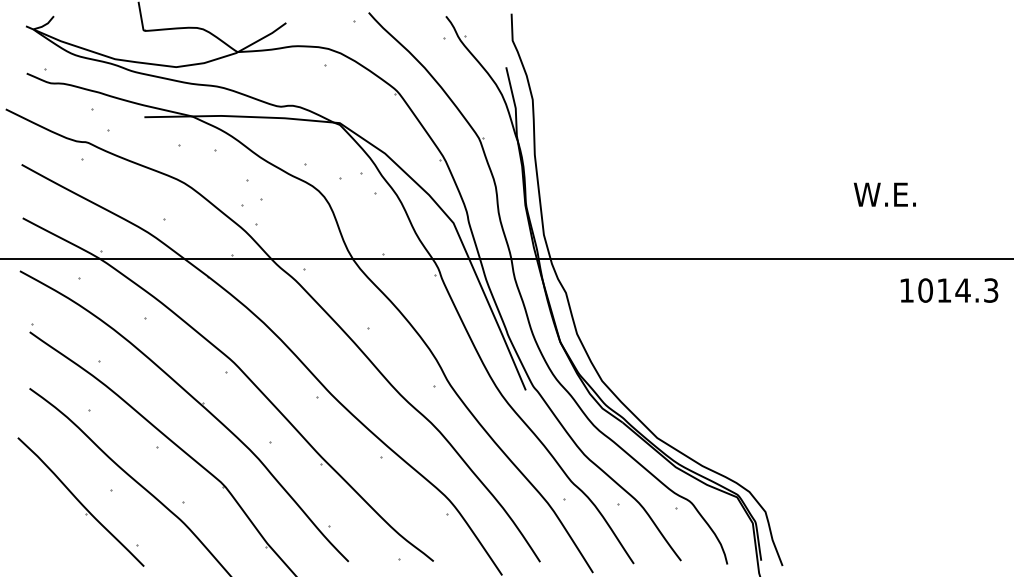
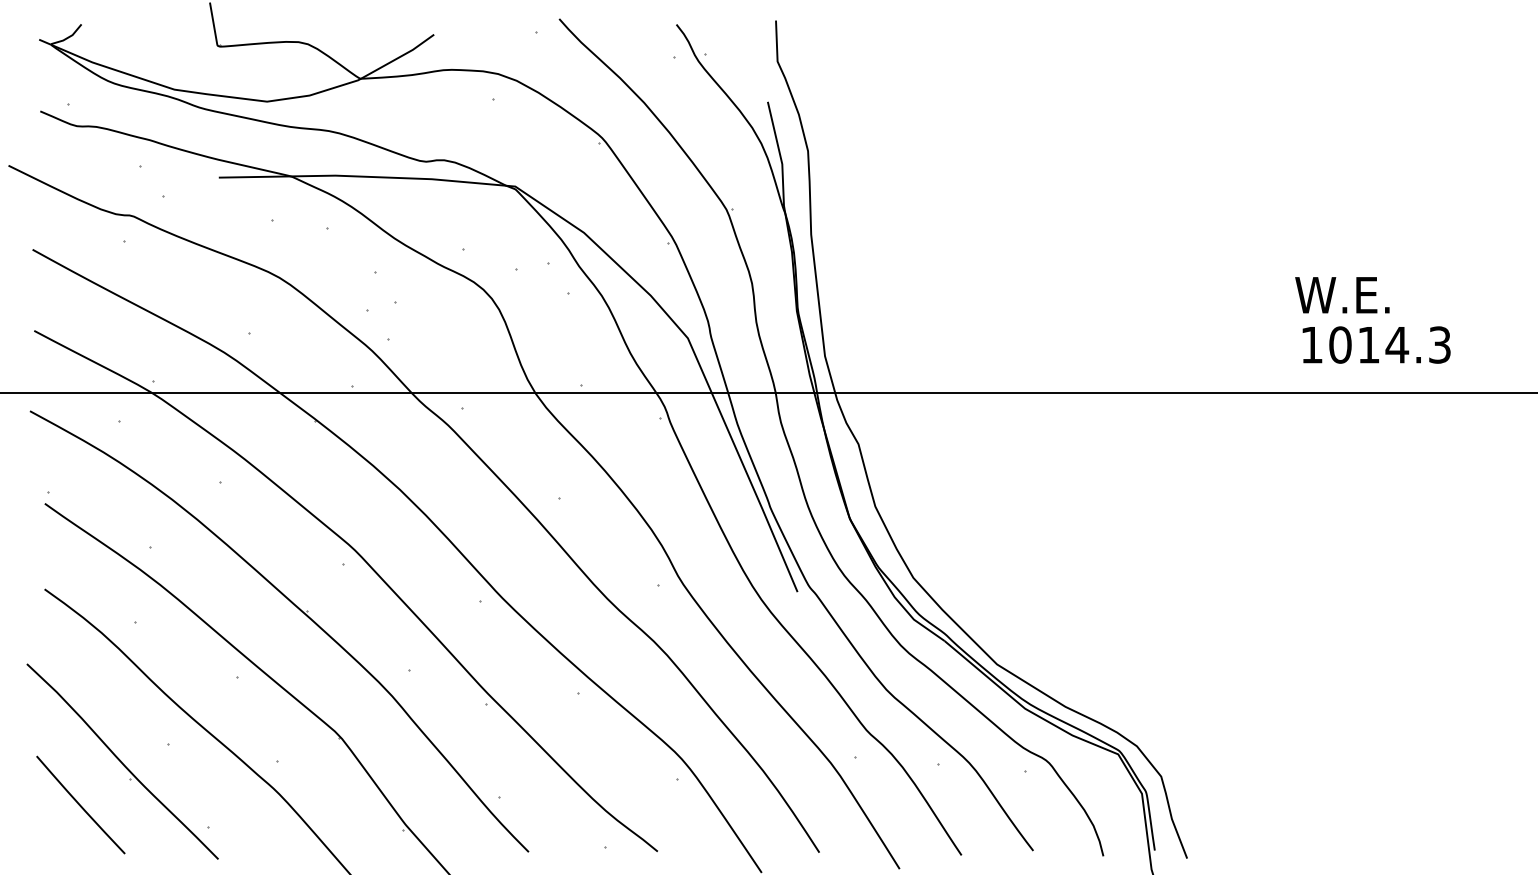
text: (949, 290) -> (1376, 344), moved
line: (53, 530) -> (80, 804), added

